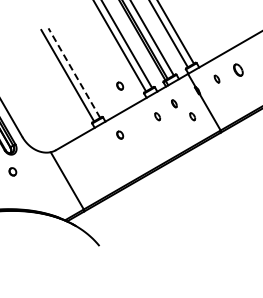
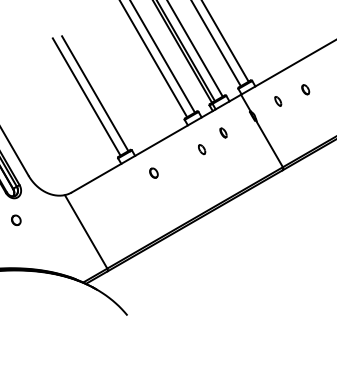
part: (238, 69) -> (305, 89), size x0.62
line: (74, 73) -> (95, 94), dashed -> solid
part: (120, 85) -> (154, 109), removed
part: (192, 116) -> (246, 149), removed

